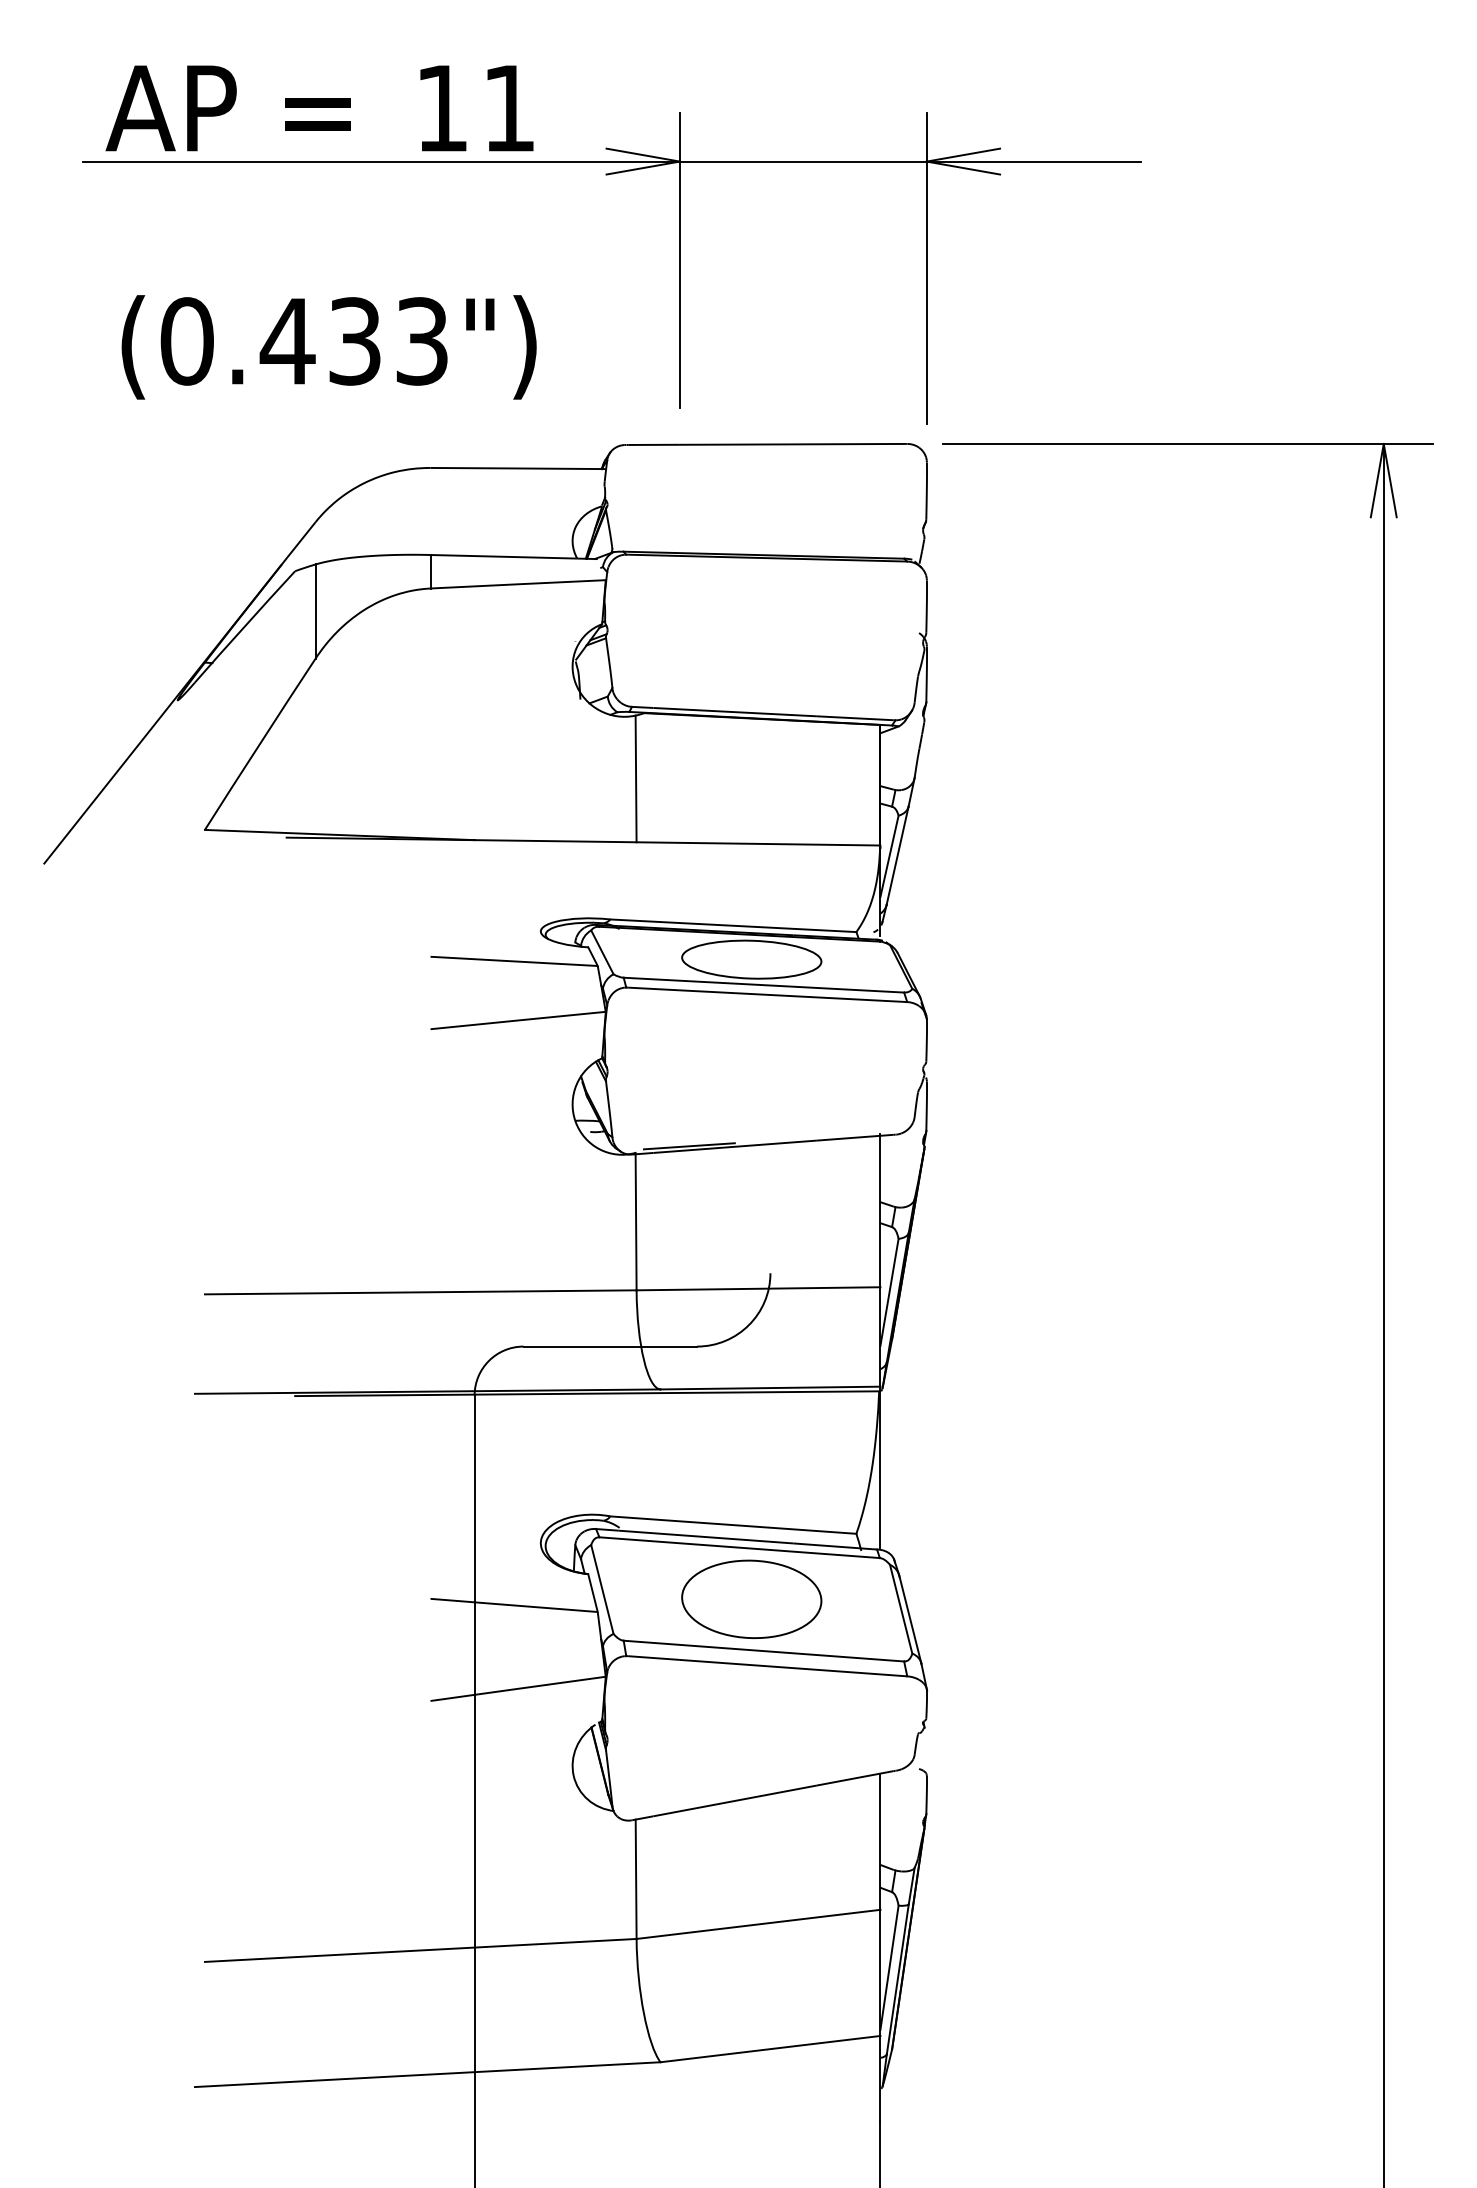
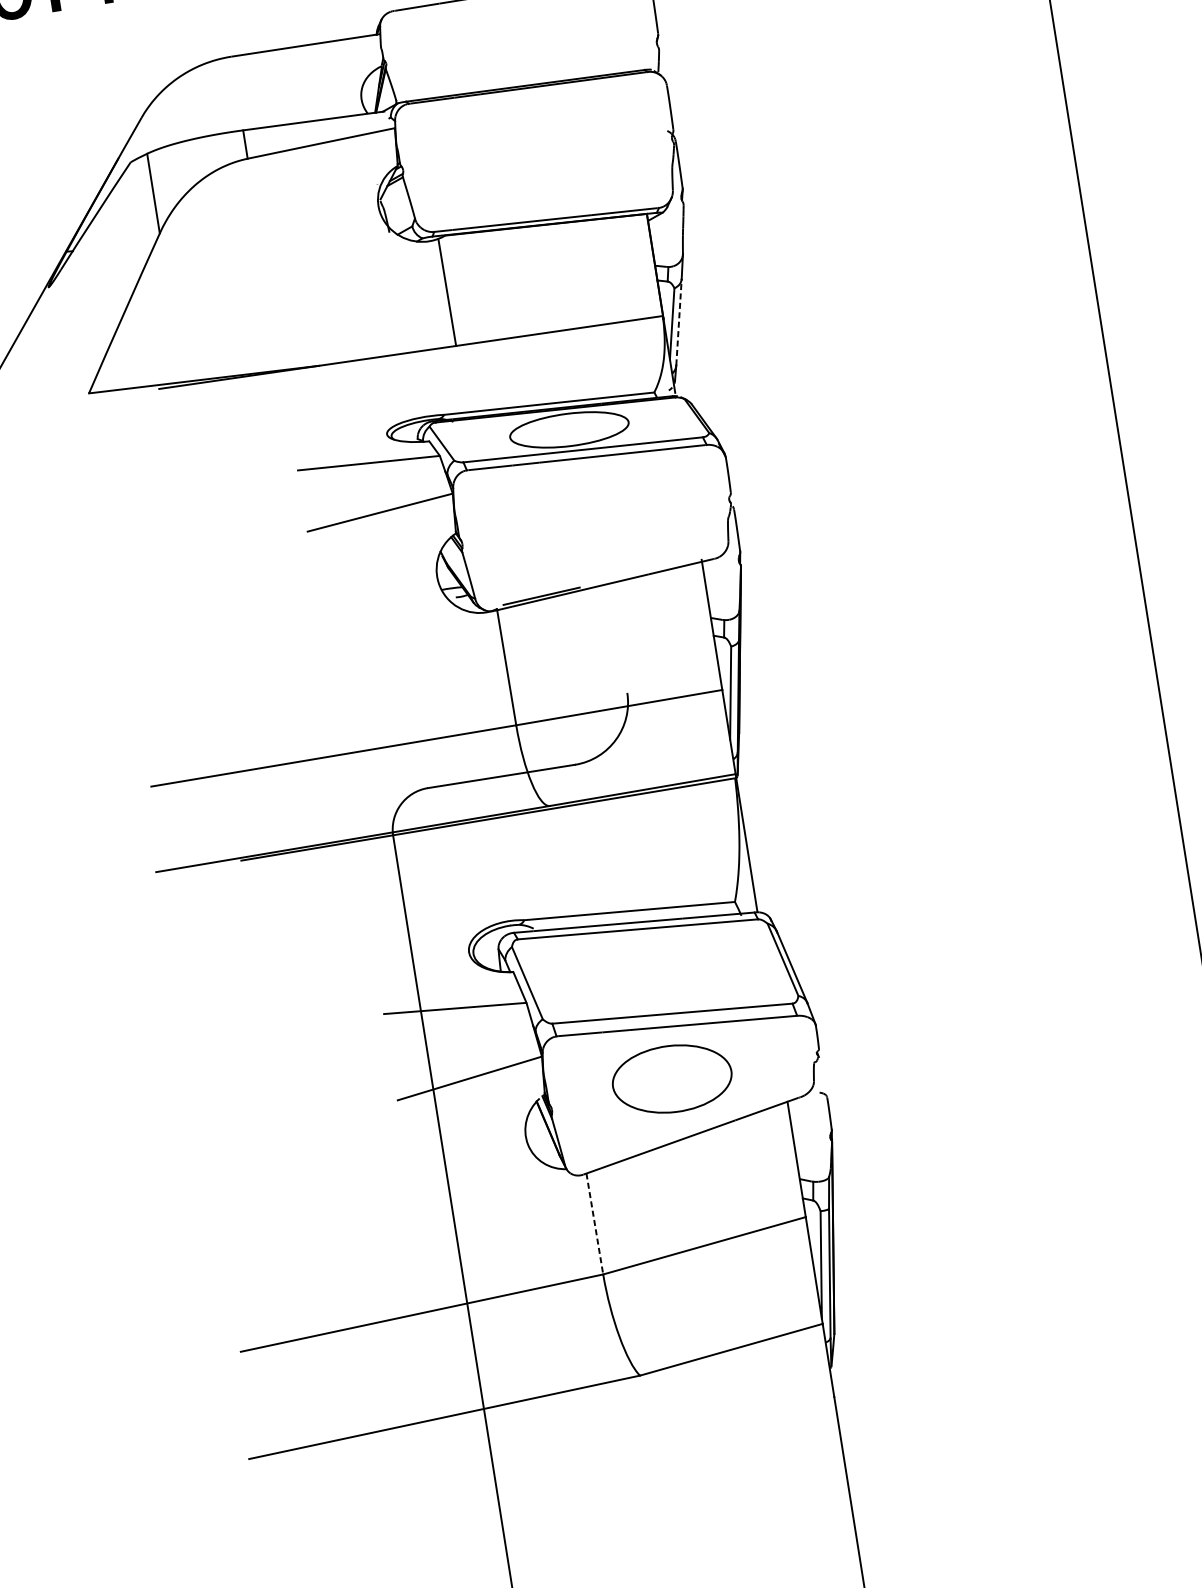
line: (897, 855) -> (678, 322), solid -> dashed
part: (751, 1598) -> (671, 1078), moved
line: (636, 1879) -> (595, 1224), solid -> dashed

